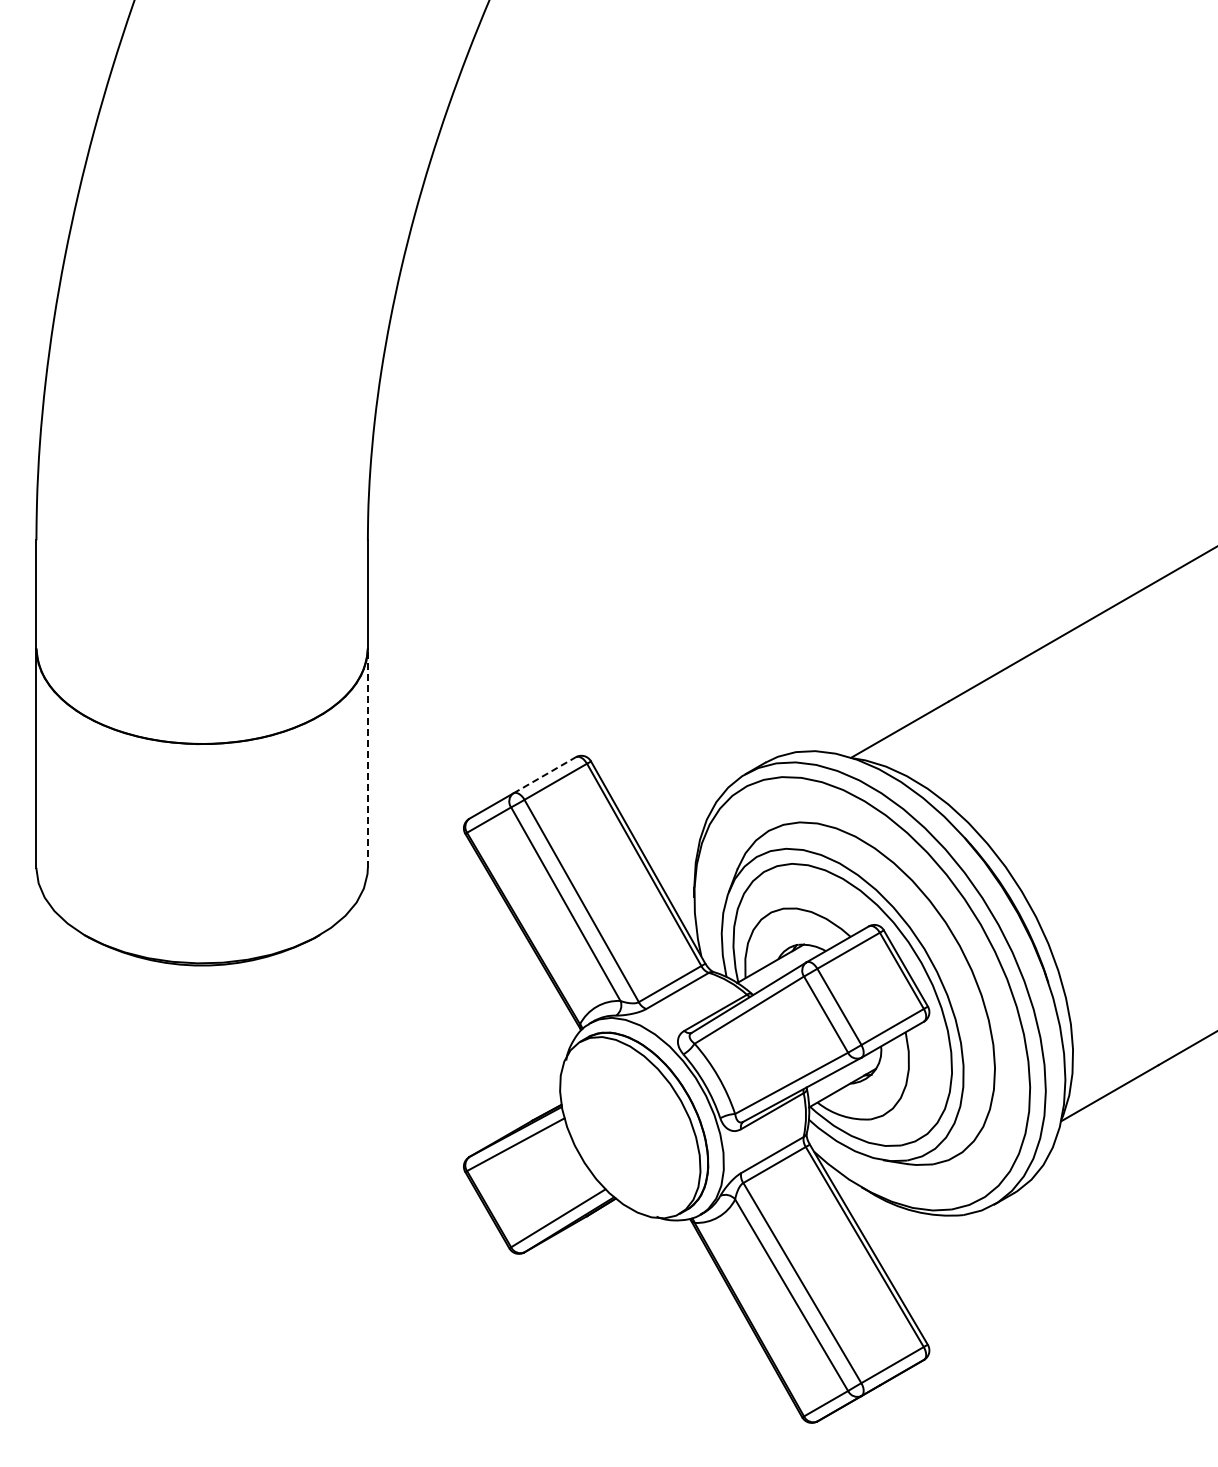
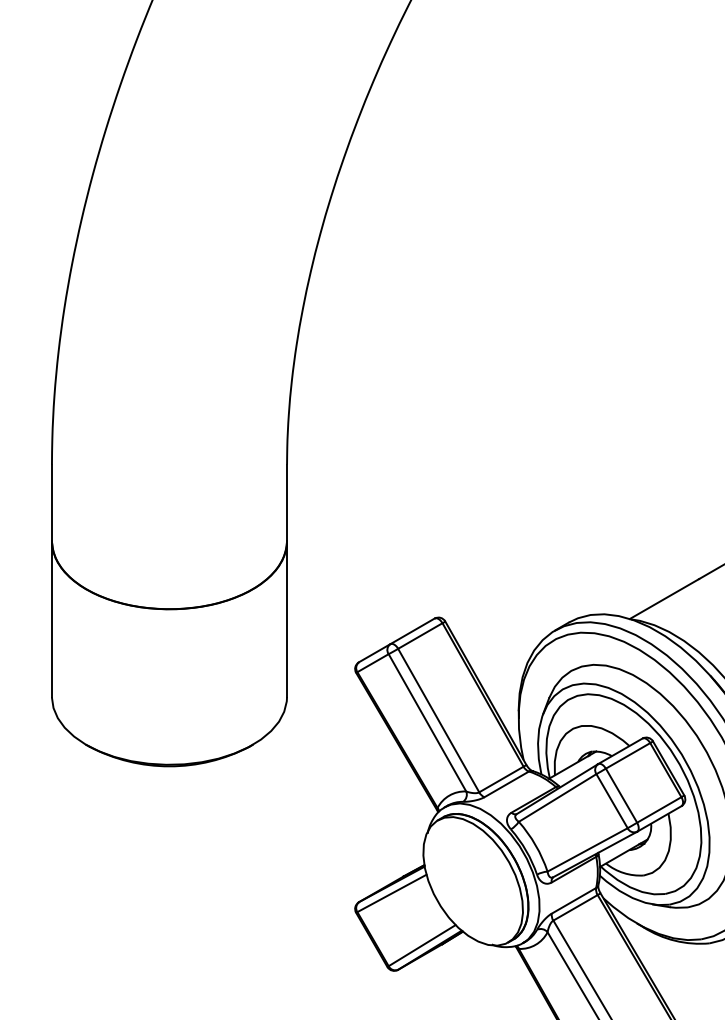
line: (367, 758) -> (286, 619), dashed -> solid
line: (545, 775) -> (413, 631), dashed -> solid

